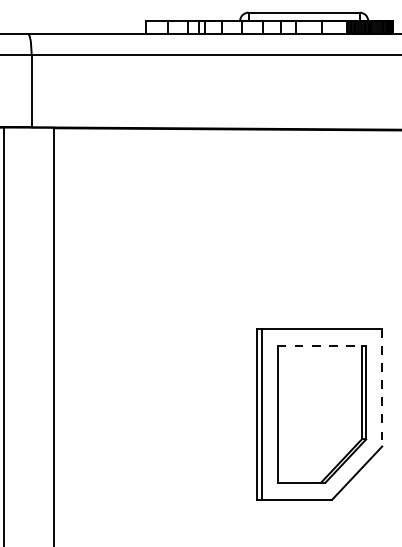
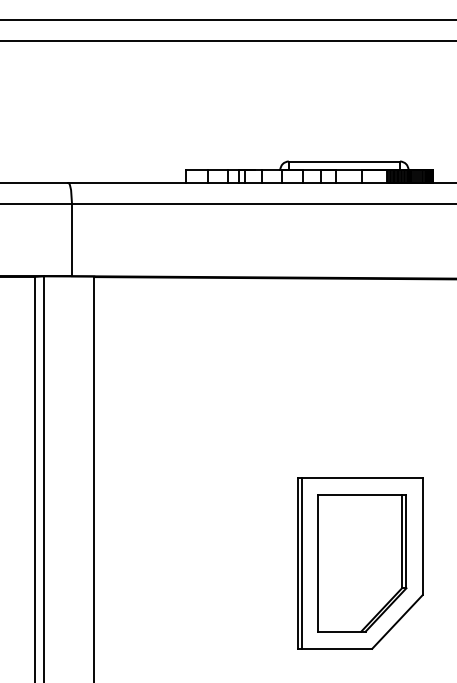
line: (322, 345) -> (362, 494), dashed -> solid
line: (382, 387) -> (422, 536), dashed -> solid

